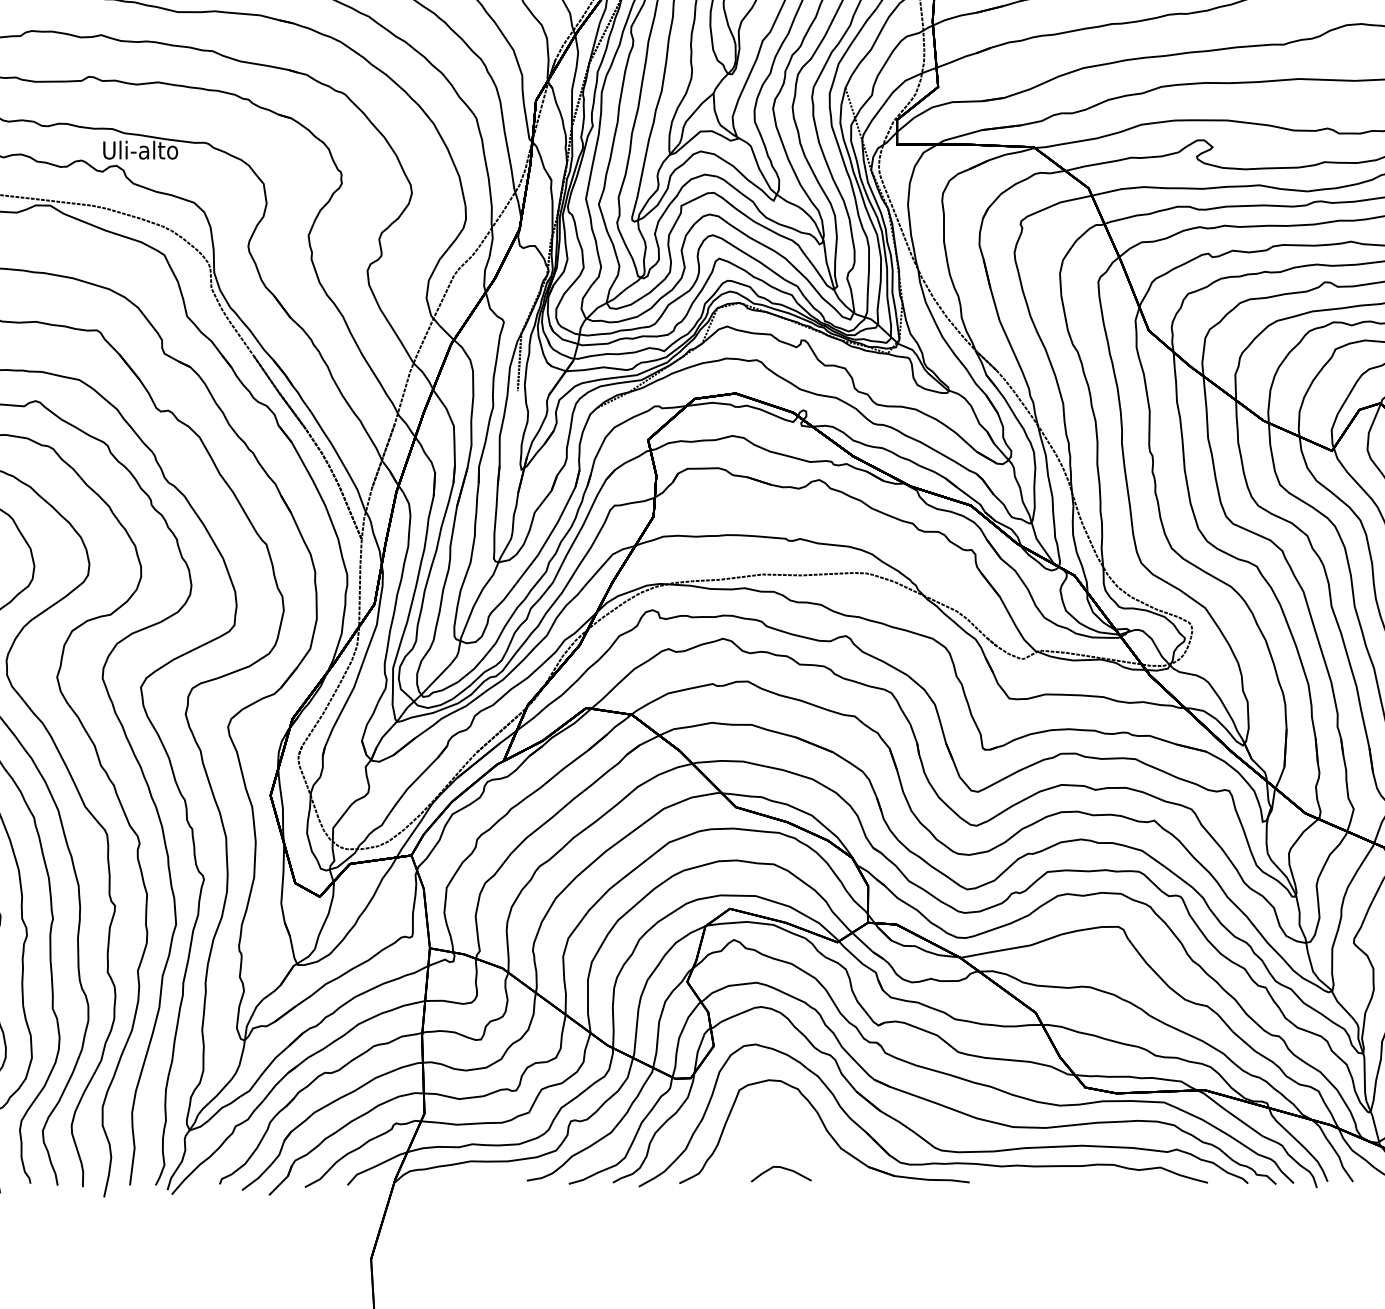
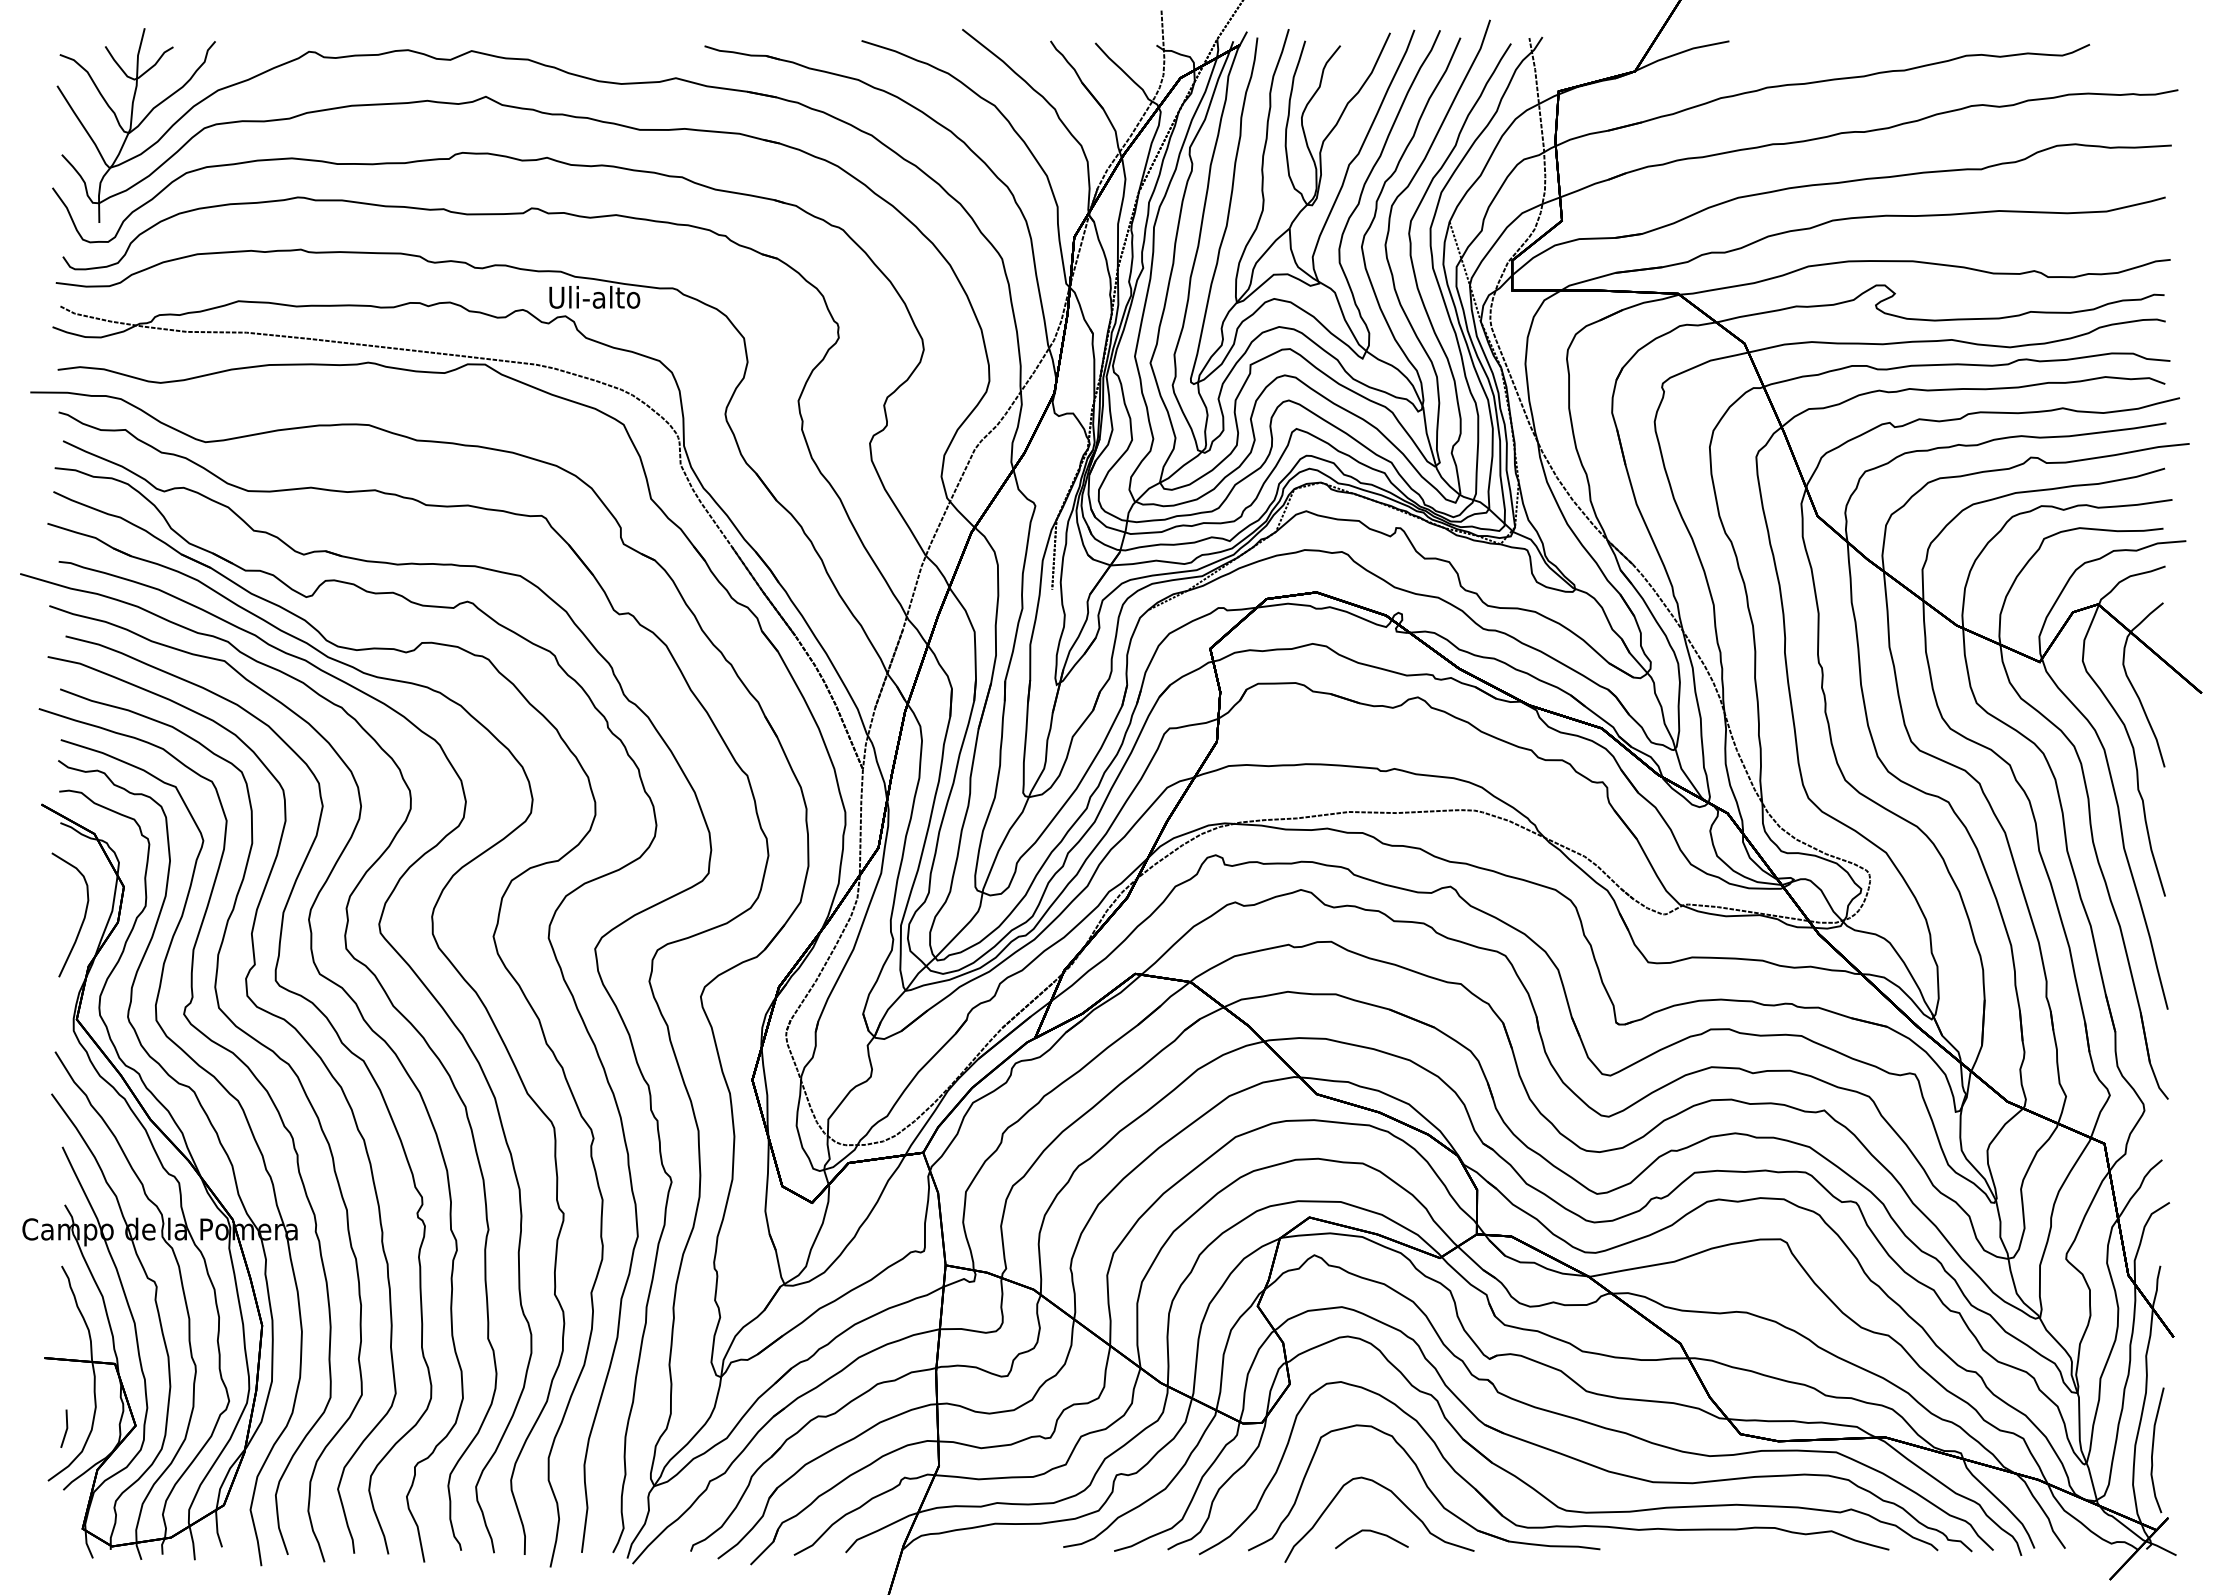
curve: (803, 1141) -> (1398, 1499), added

